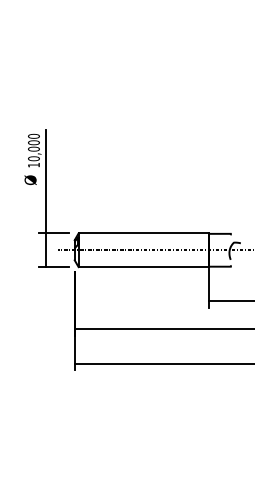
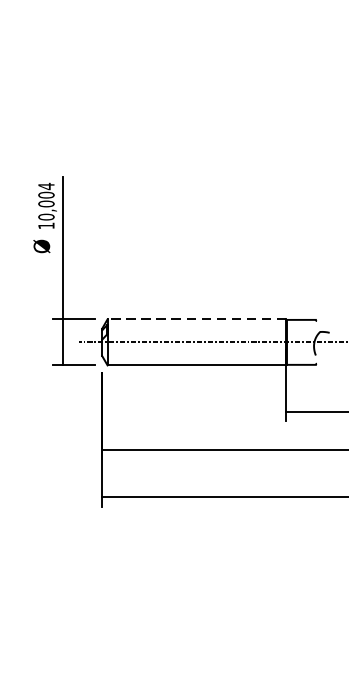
text: (33, 135) -> (45, 185), 10,000 -> 10,004
line: (143, 233) -> (196, 319), solid -> dashed

